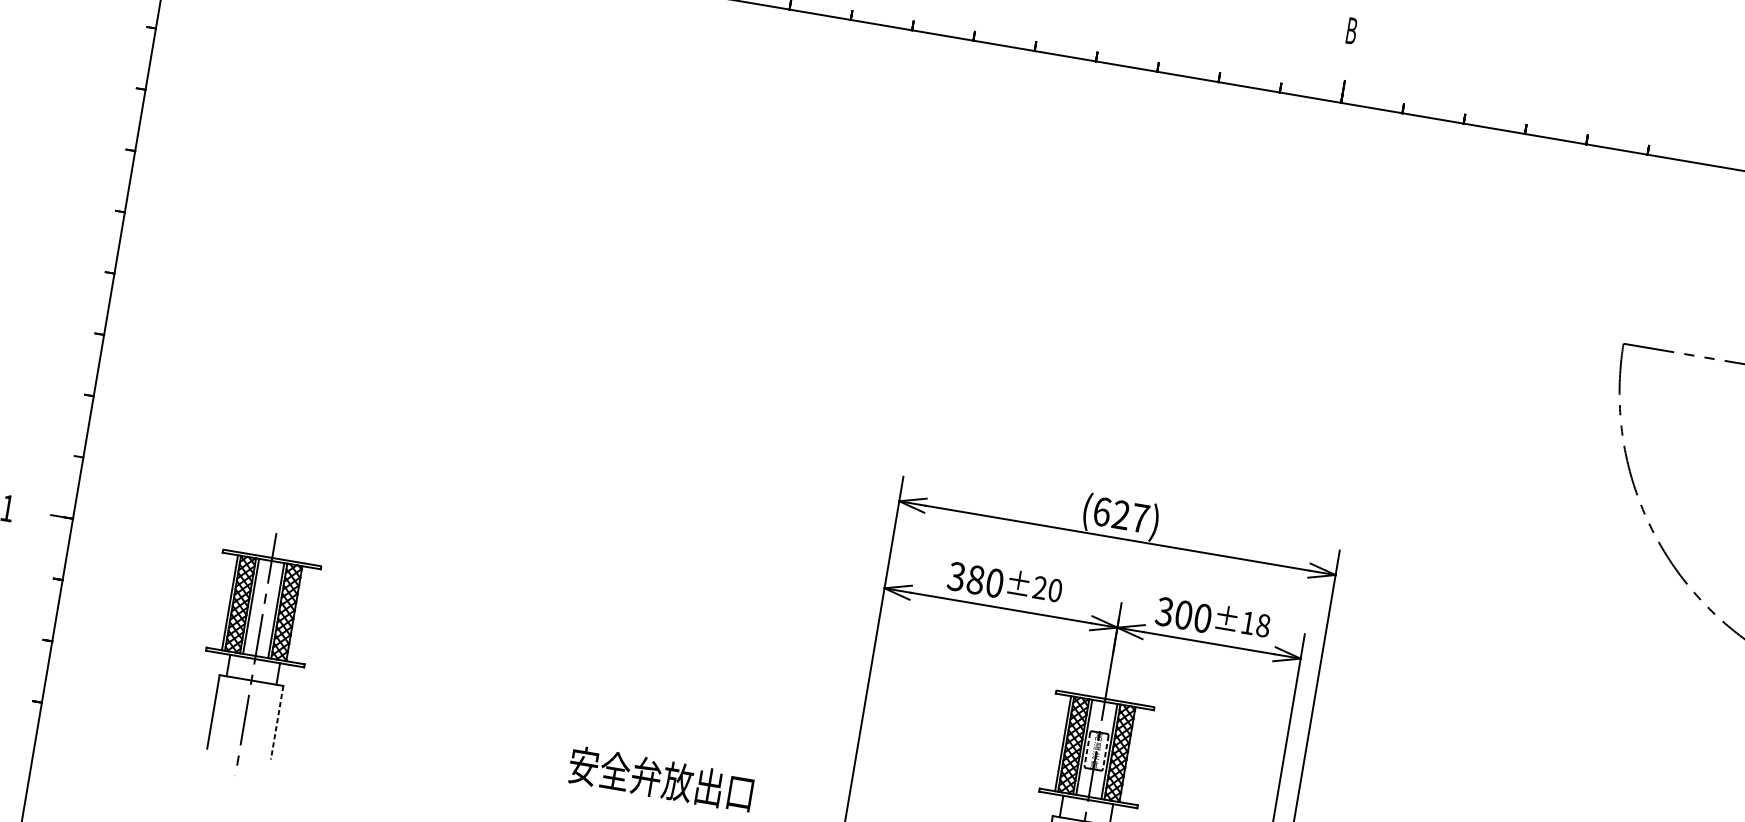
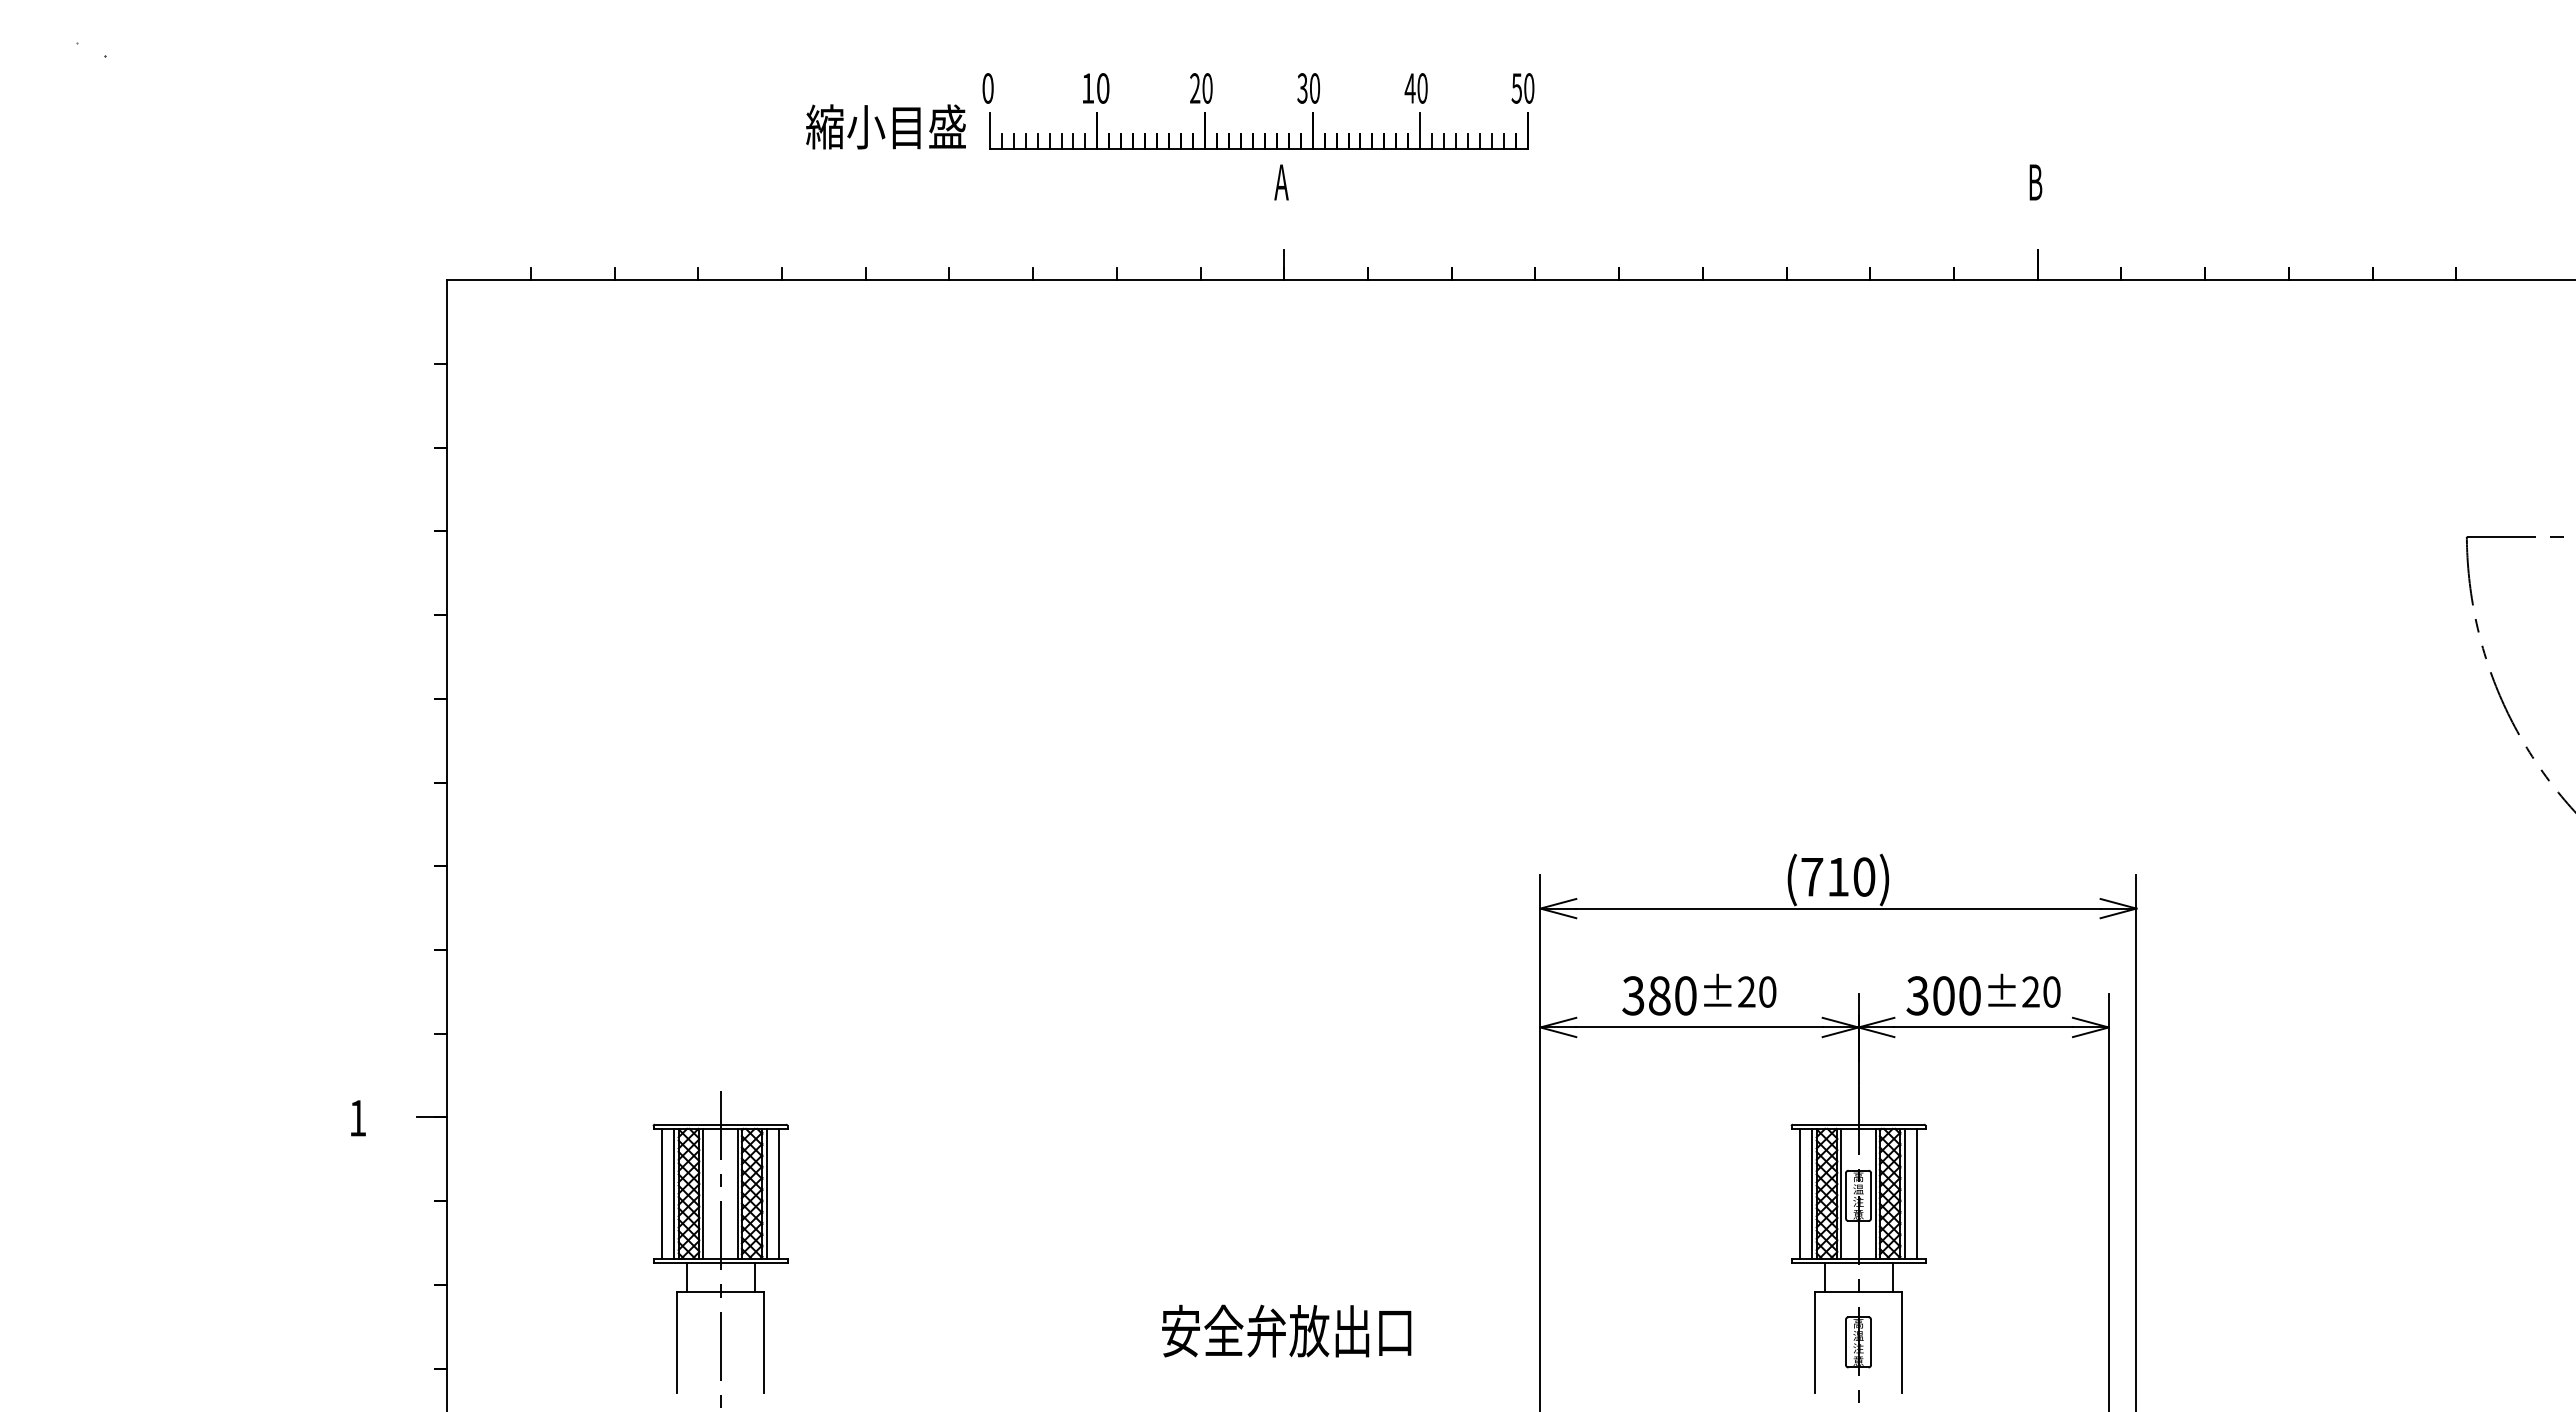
text: (1121, 514) -> (1838, 876), (627) -> (710)
line: (220, 601) -> (661, 1193), added
line: (297, 614) -> (766, 1193), added
line: (306, 615) -> (779, 1193), added
text: (1255, 624) -> (2041, 991), ±18 -> ±20
line: (277, 722) -> (764, 1342), dashed -> solid
line: (1053, 741) -> (1799, 1193), added
line: (1087, 749) -> (1845, 1195), dashed -> solid
line: (1106, 752) -> (1871, 1195), dashed -> solid
line: (1130, 754) -> (1904, 1193), added
line: (1140, 756) -> (1917, 1193), added

